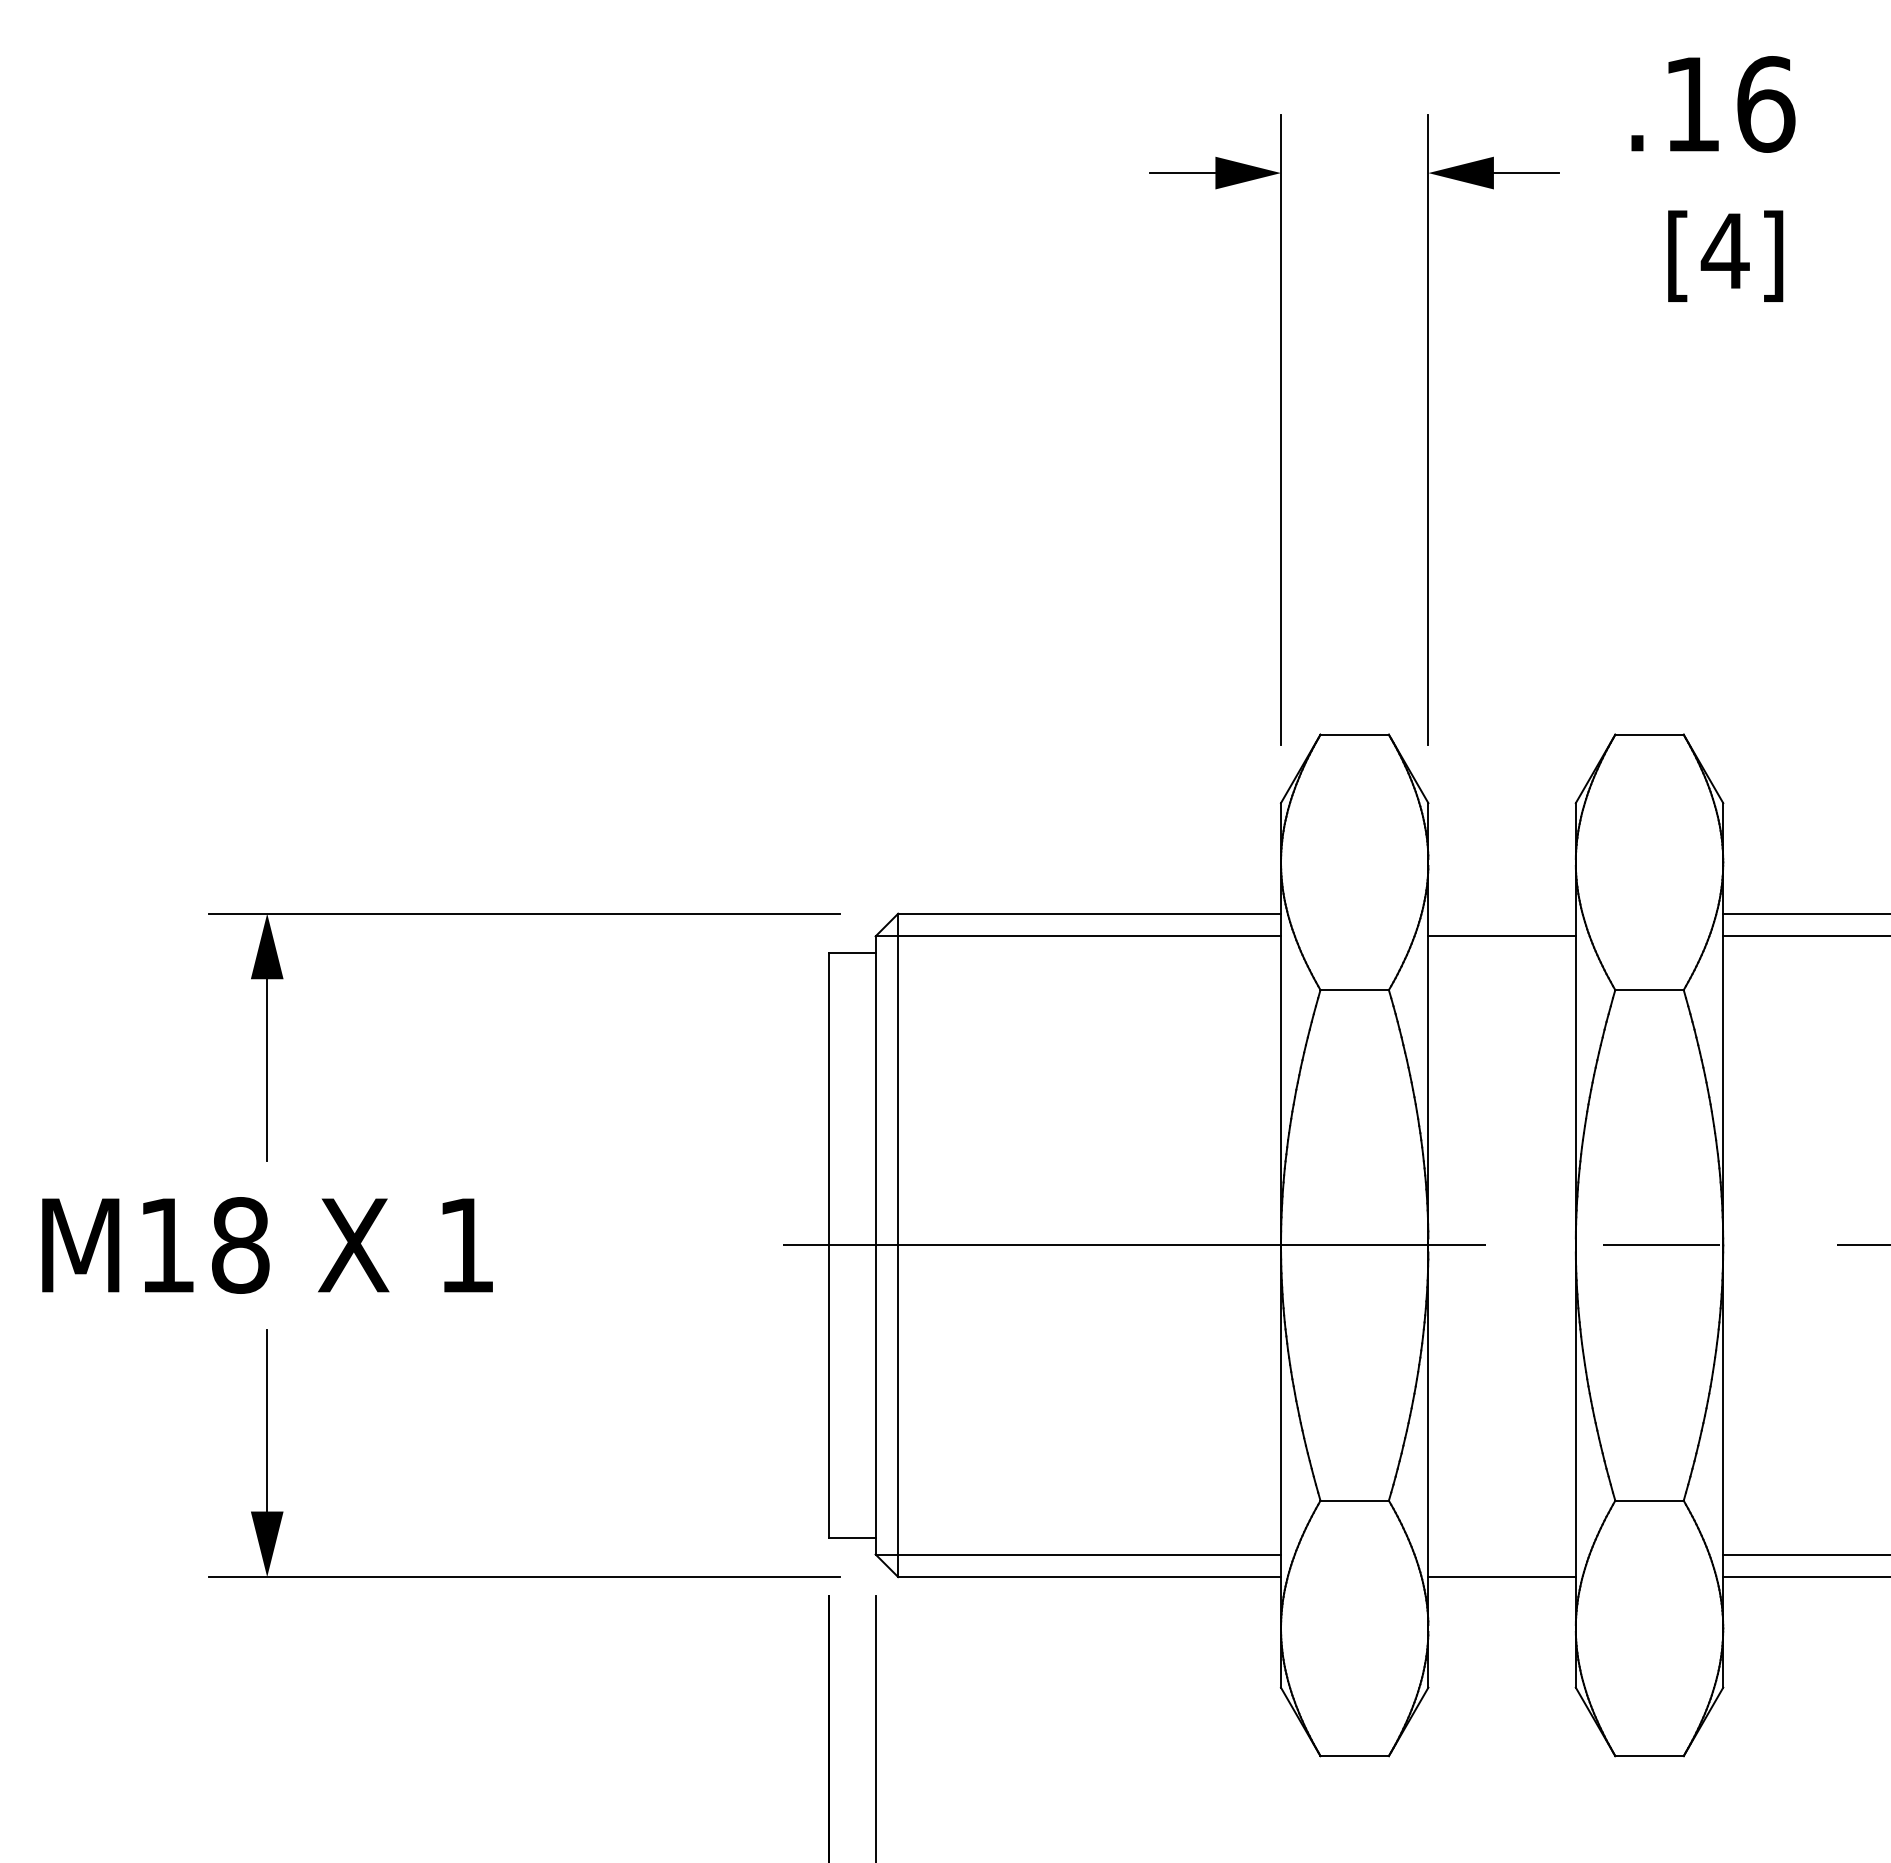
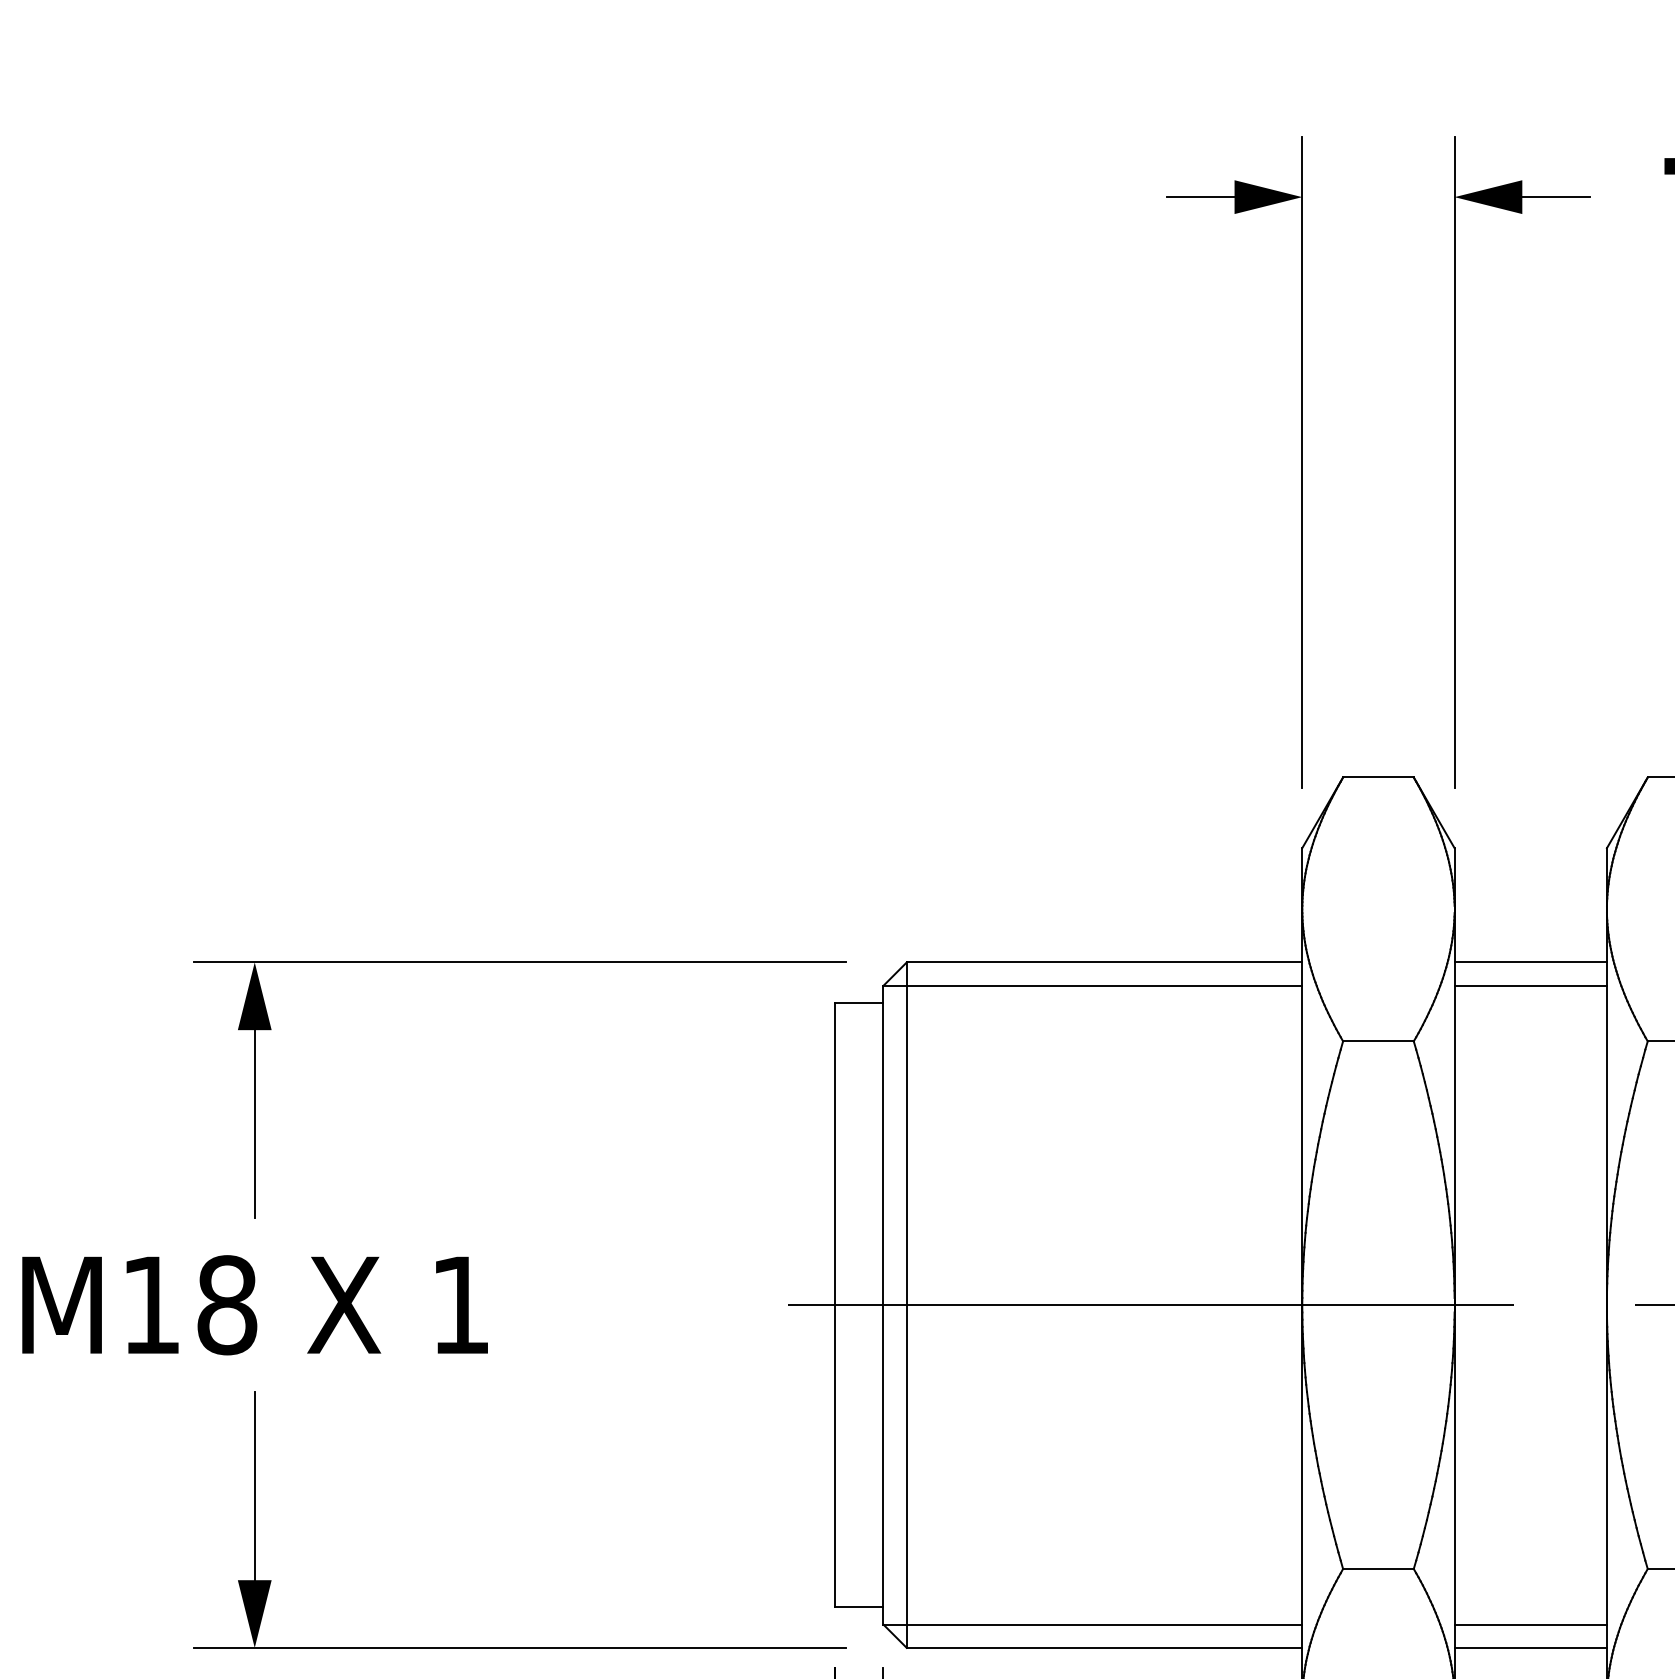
line: (1501, 913) -> (1530, 962), added
line: (1501, 1554) -> (1530, 1624), added

